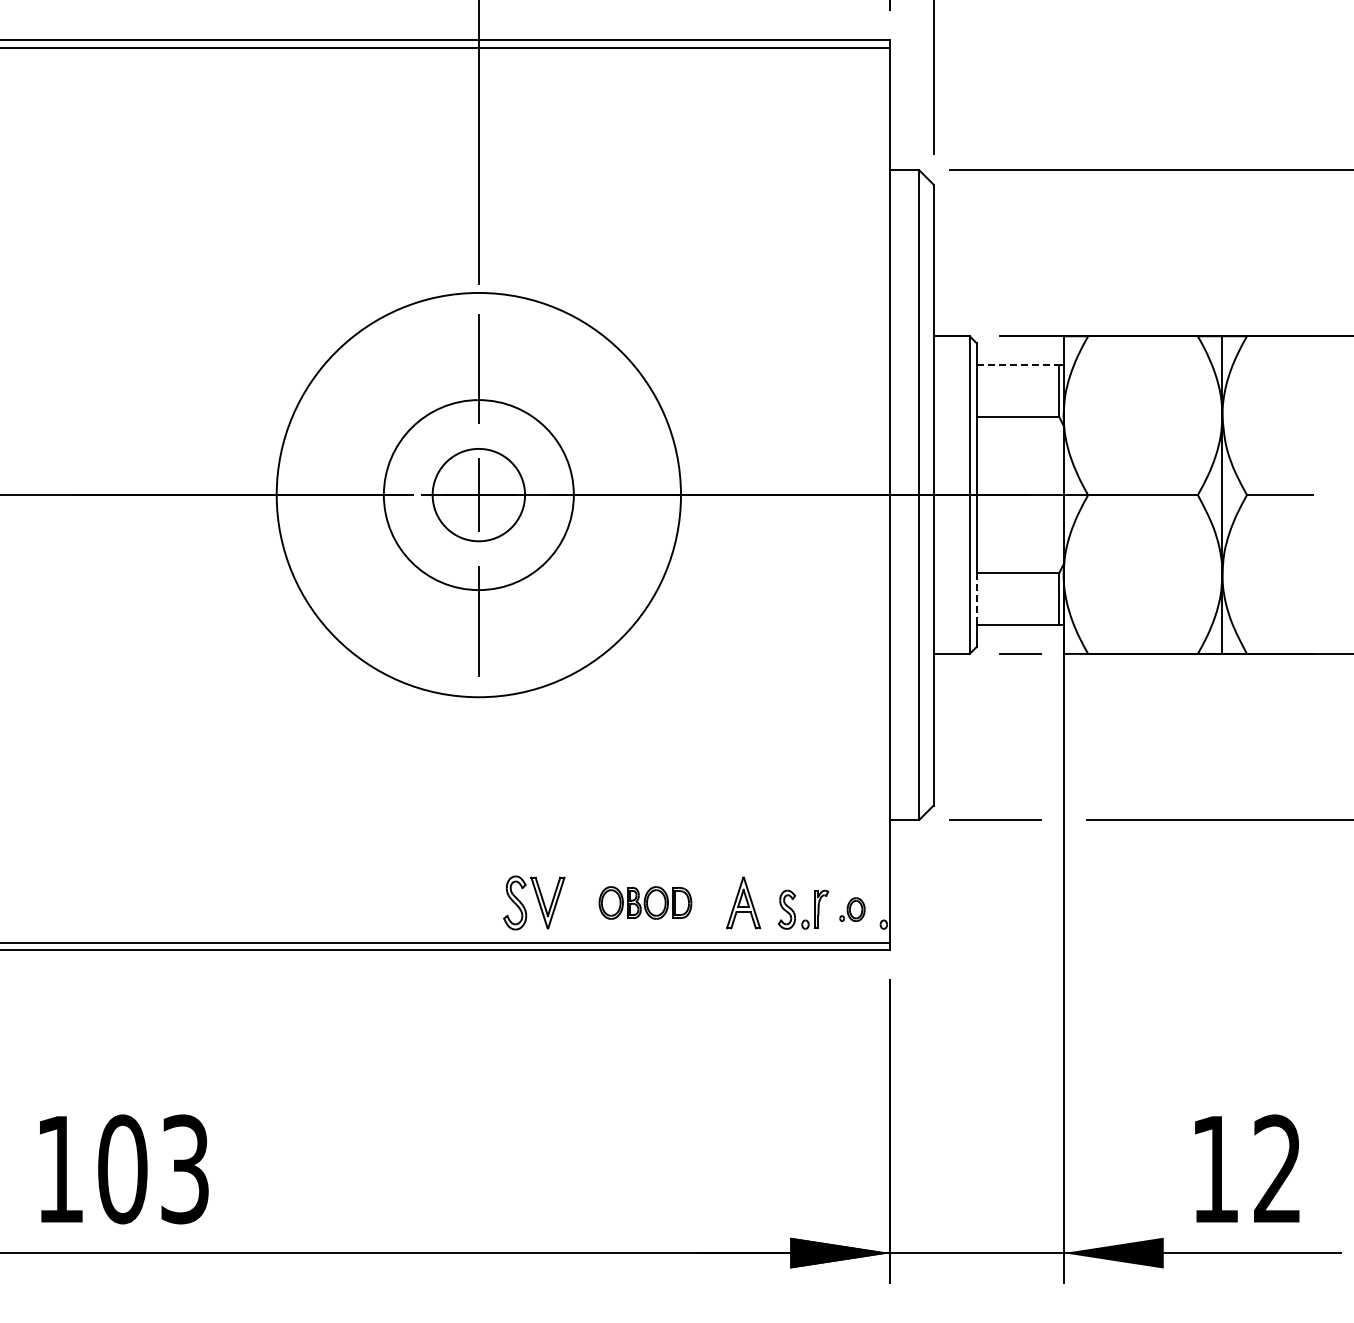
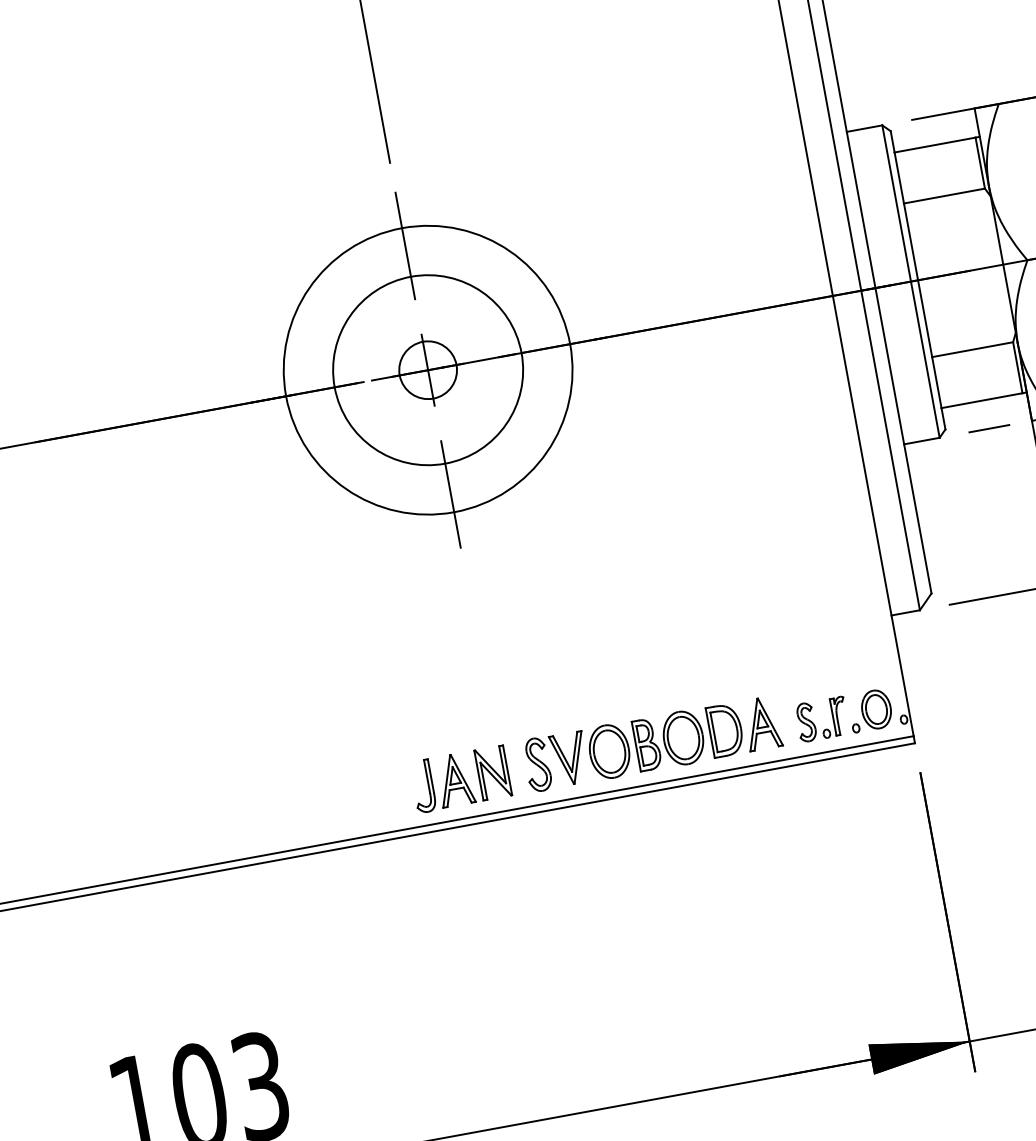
line: (1018, 365) -> (935, 145), dashed -> solid
circle: (478, 494) -> (427, 369), size x0.62
circle: (478, 494) -> (427, 369), size x0.71
line: (976, 599) -> (936, 383), dashed -> solid
part: (645, 902) -> (665, 740), size x1.67
part: (436, 903) -> (460, 779), added
part: (852, 909) -> (870, 710), size x1.67

